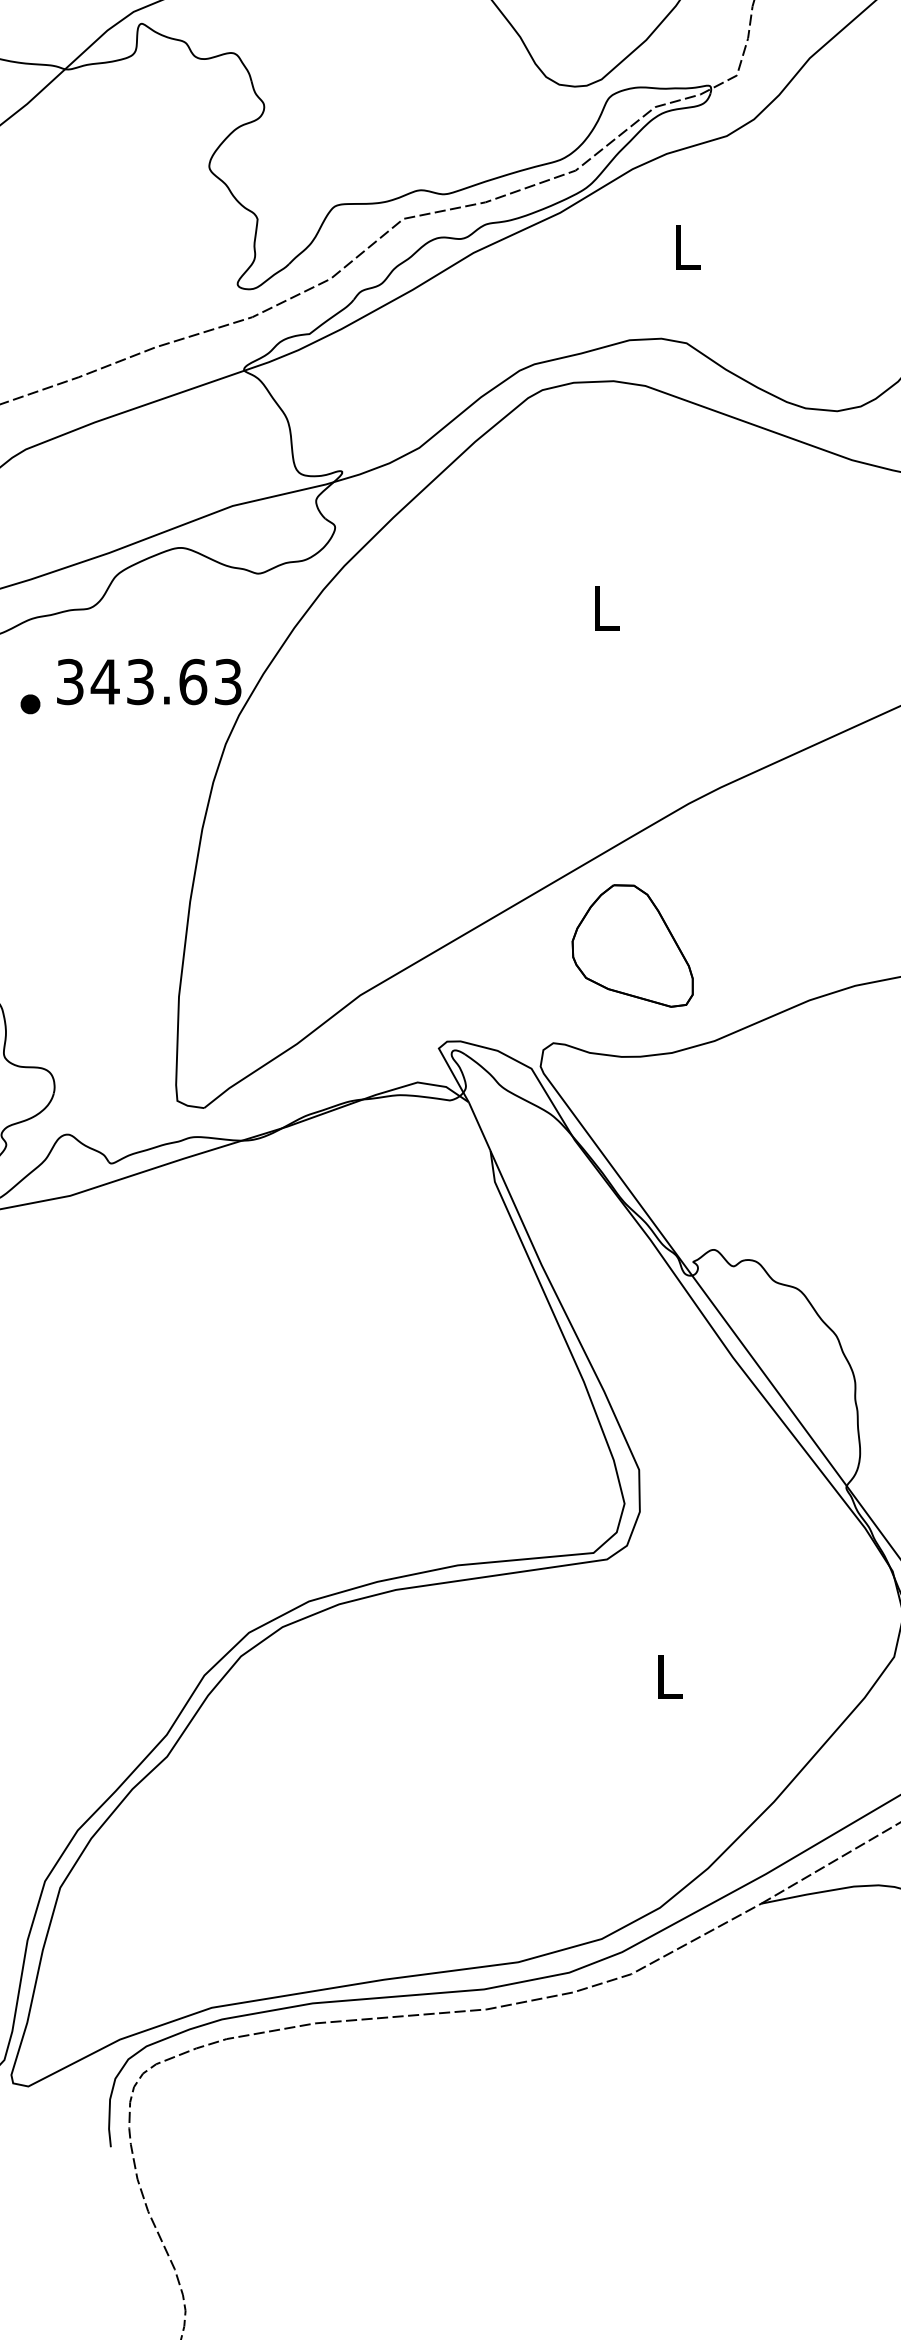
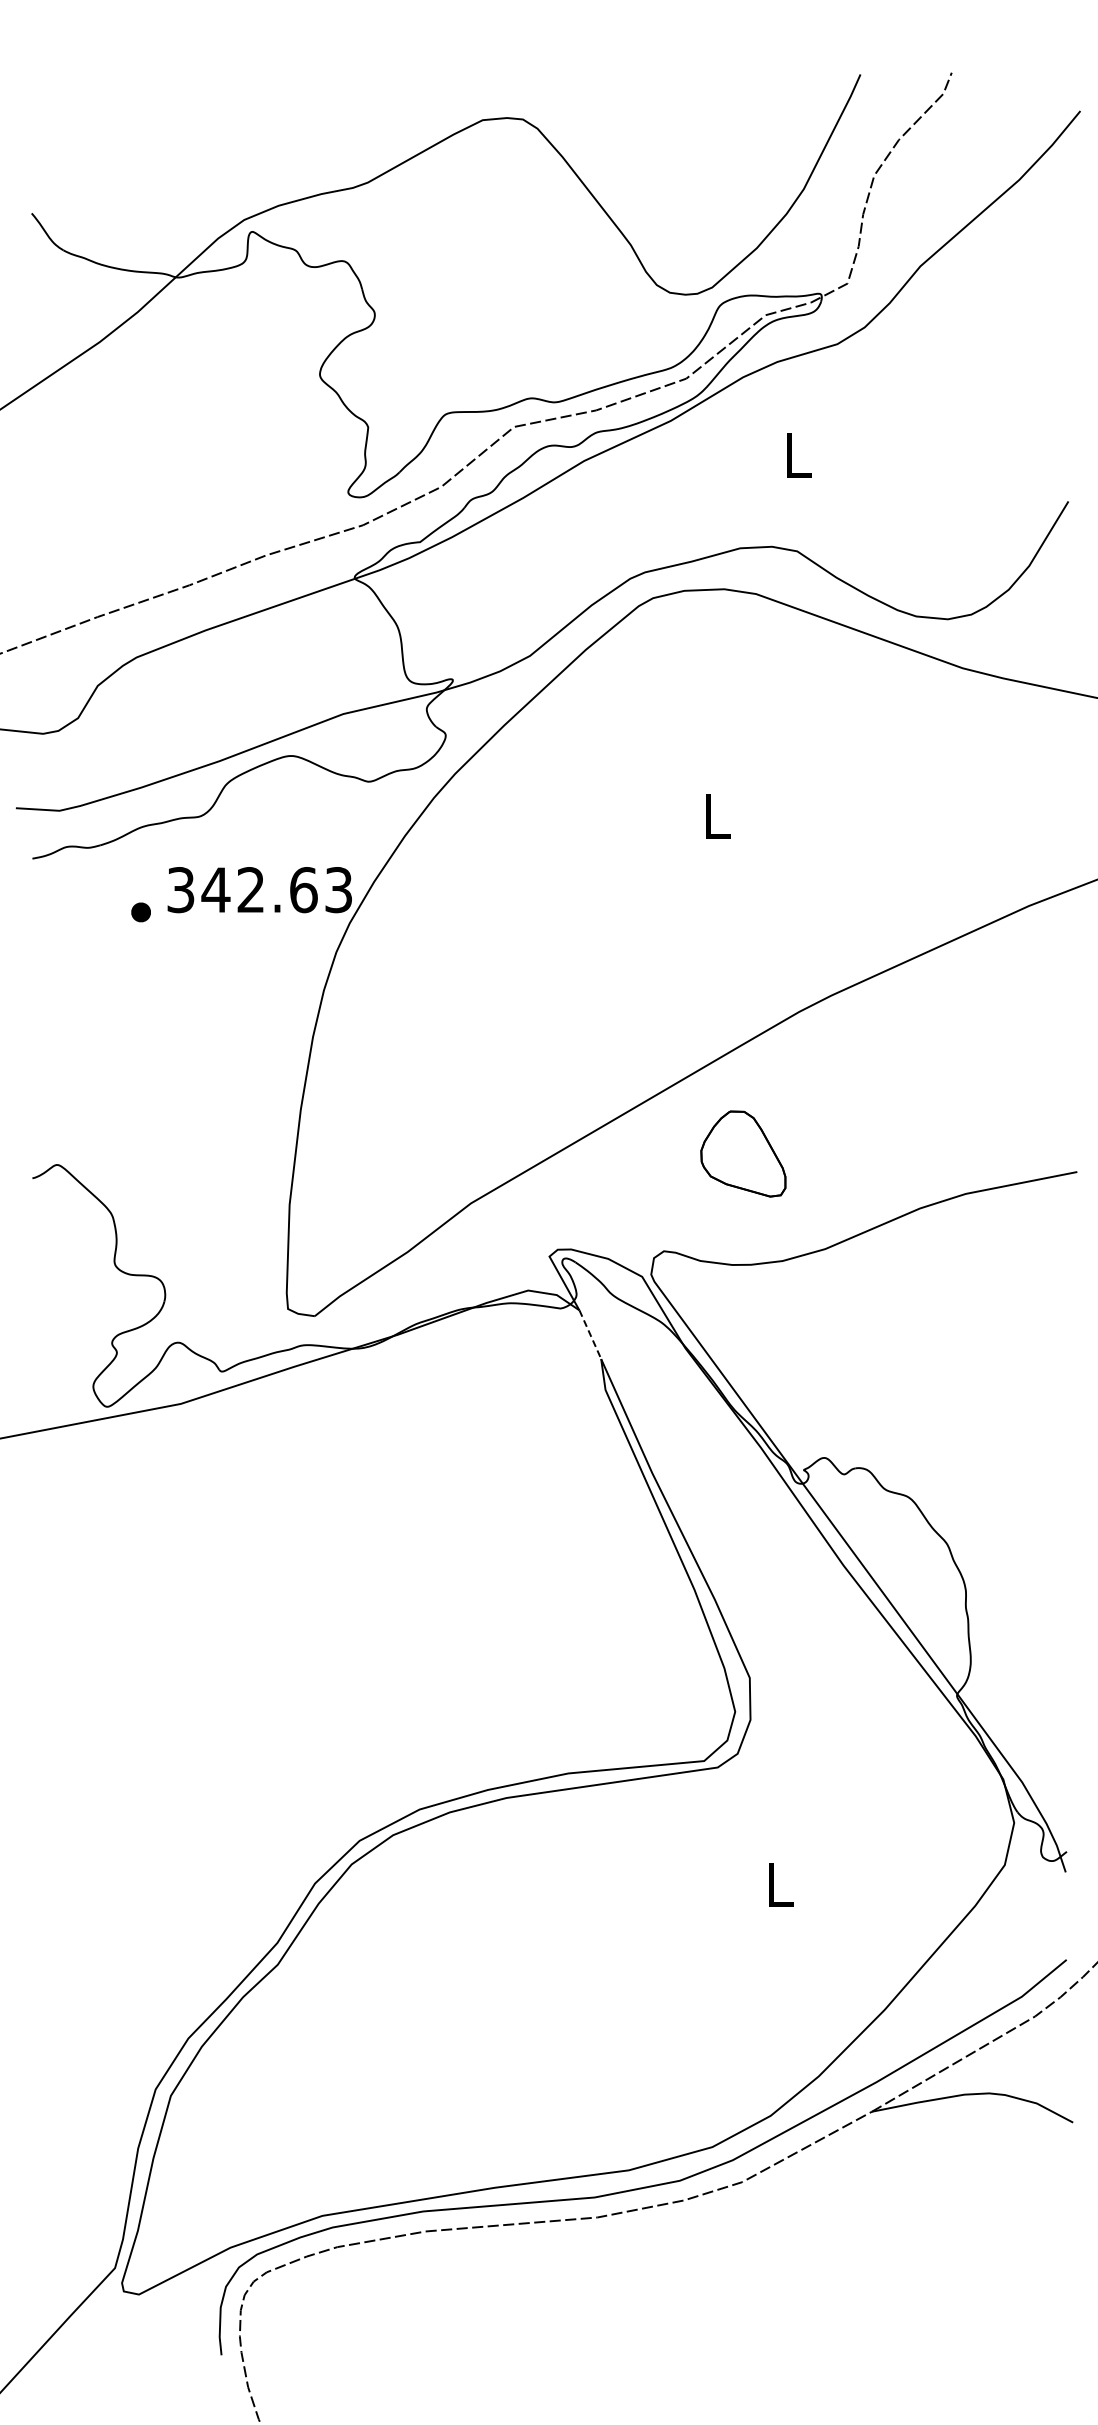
text: (139, 682) -> (250, 890), 343.63 -> 342.63
part: (632, 945) -> (743, 1153), size x0.7
line: (479, 1126) -> (590, 1334), solid -> dashed

